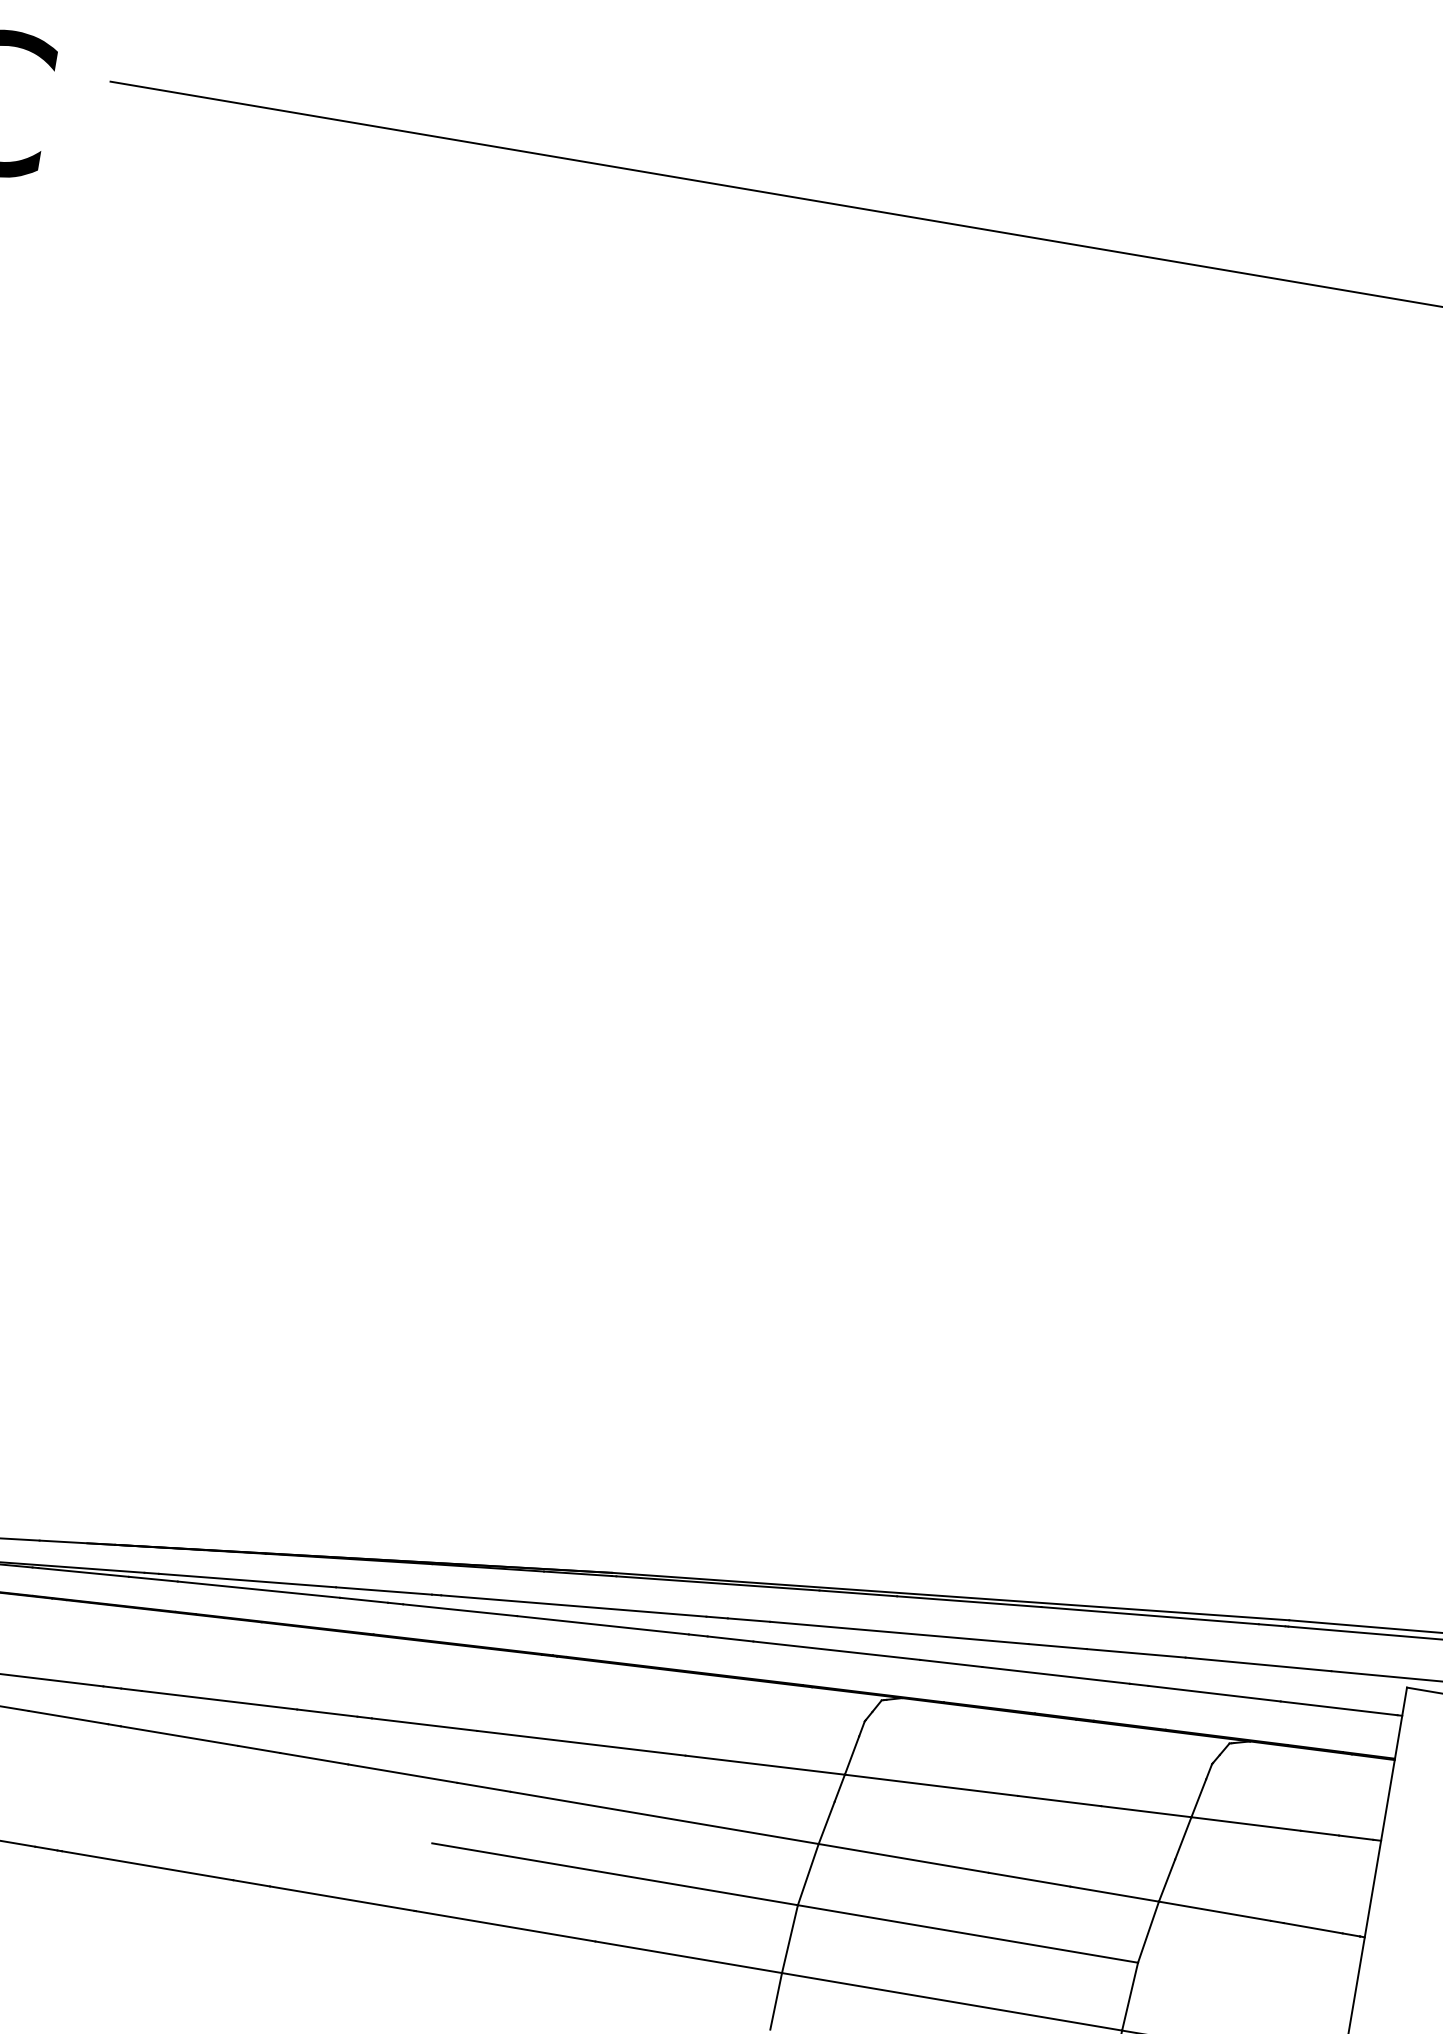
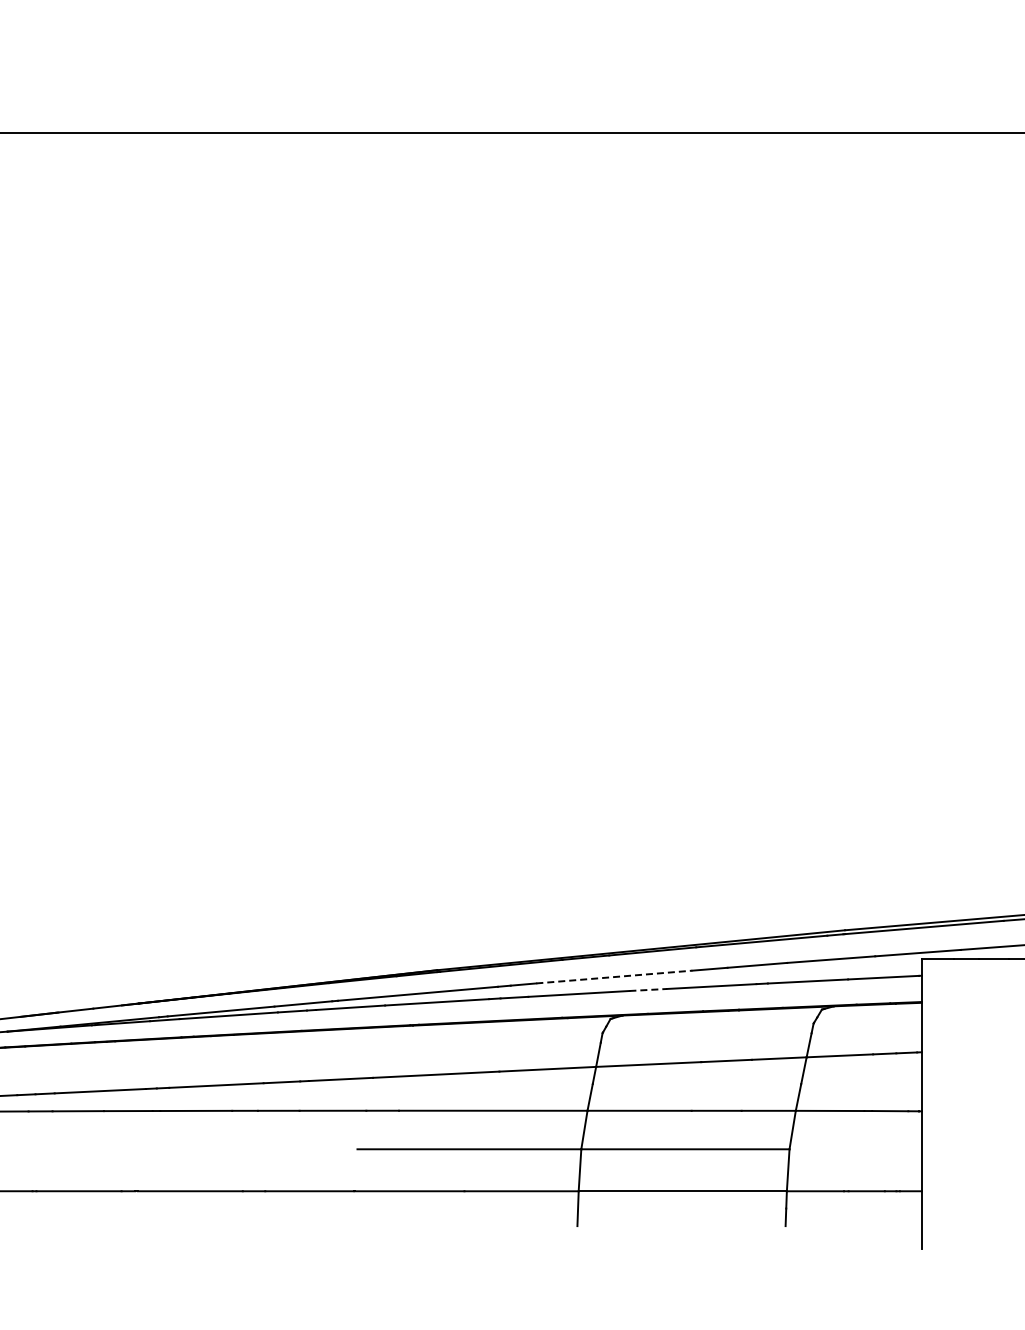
line: (899, 1633) -> (614, 977), solid -> dashed
line: (951, 1662) -> (648, 989), solid -> dashed

